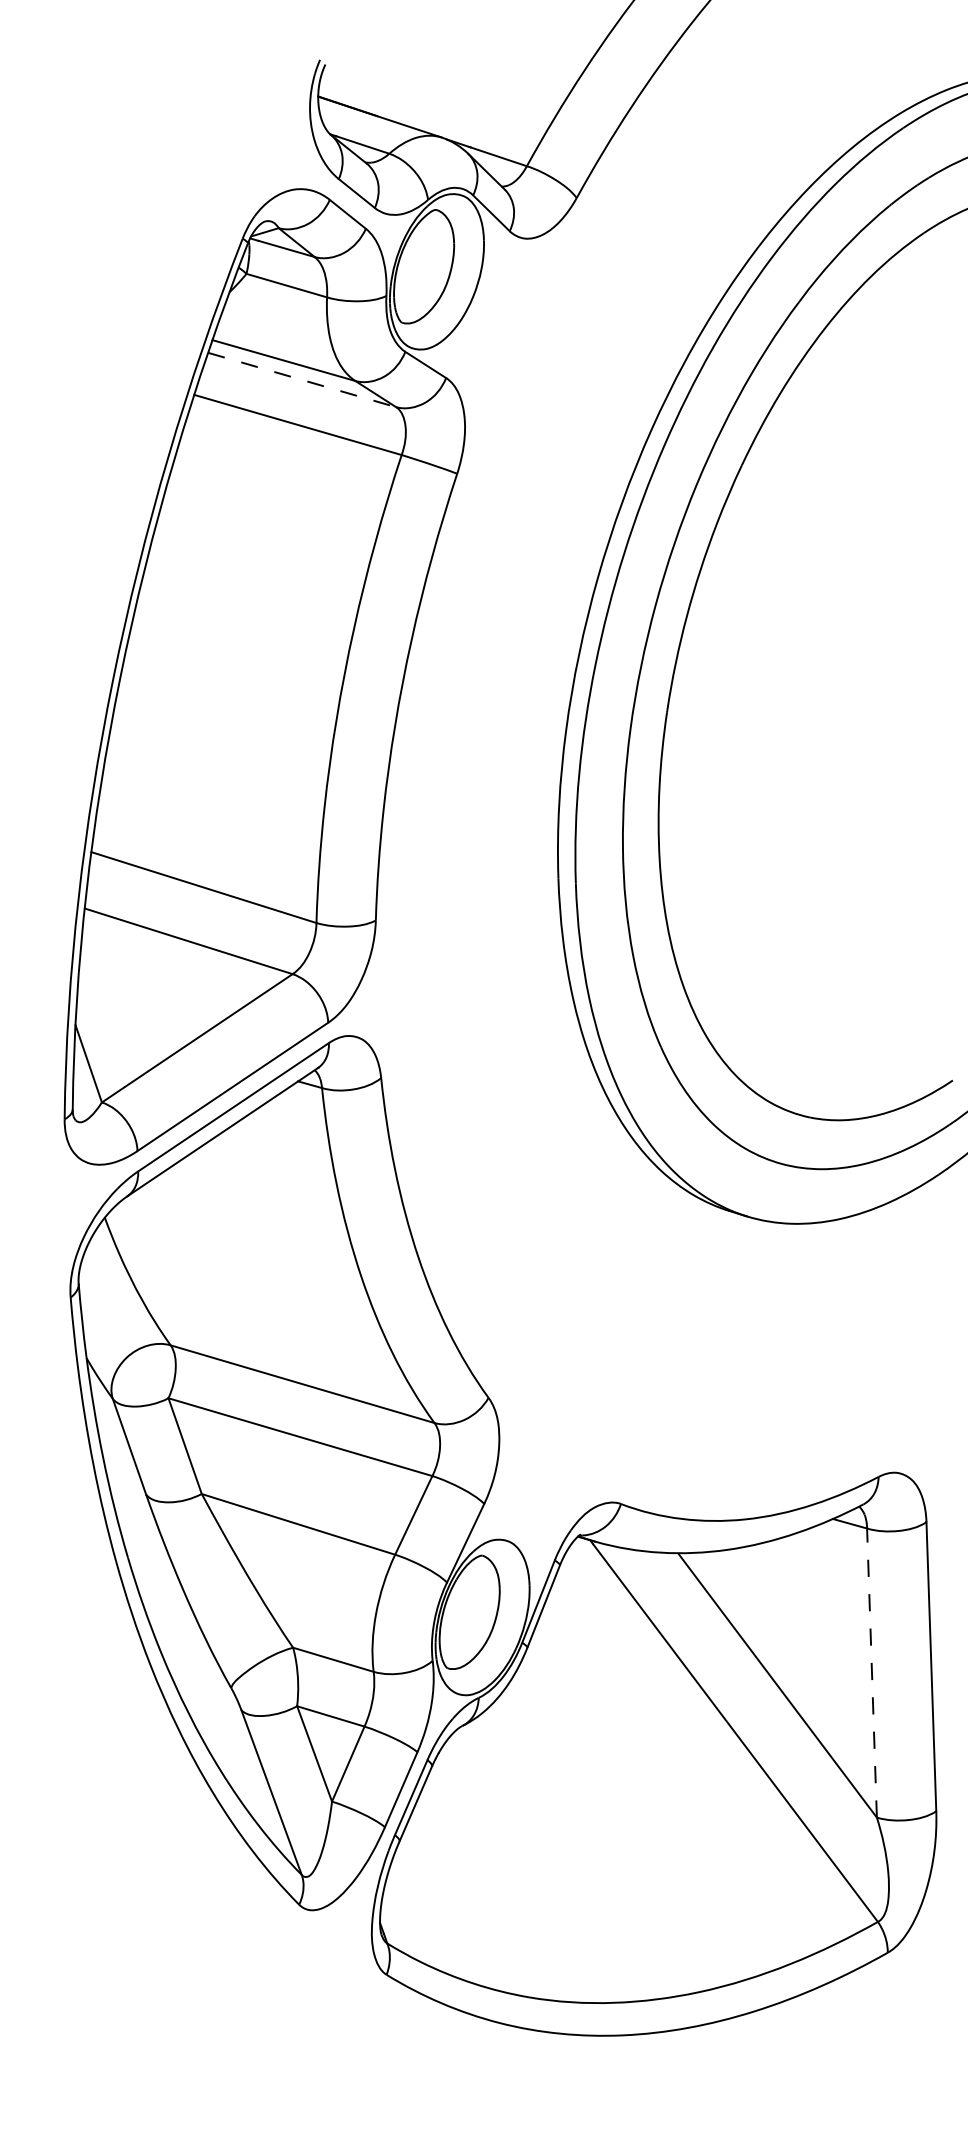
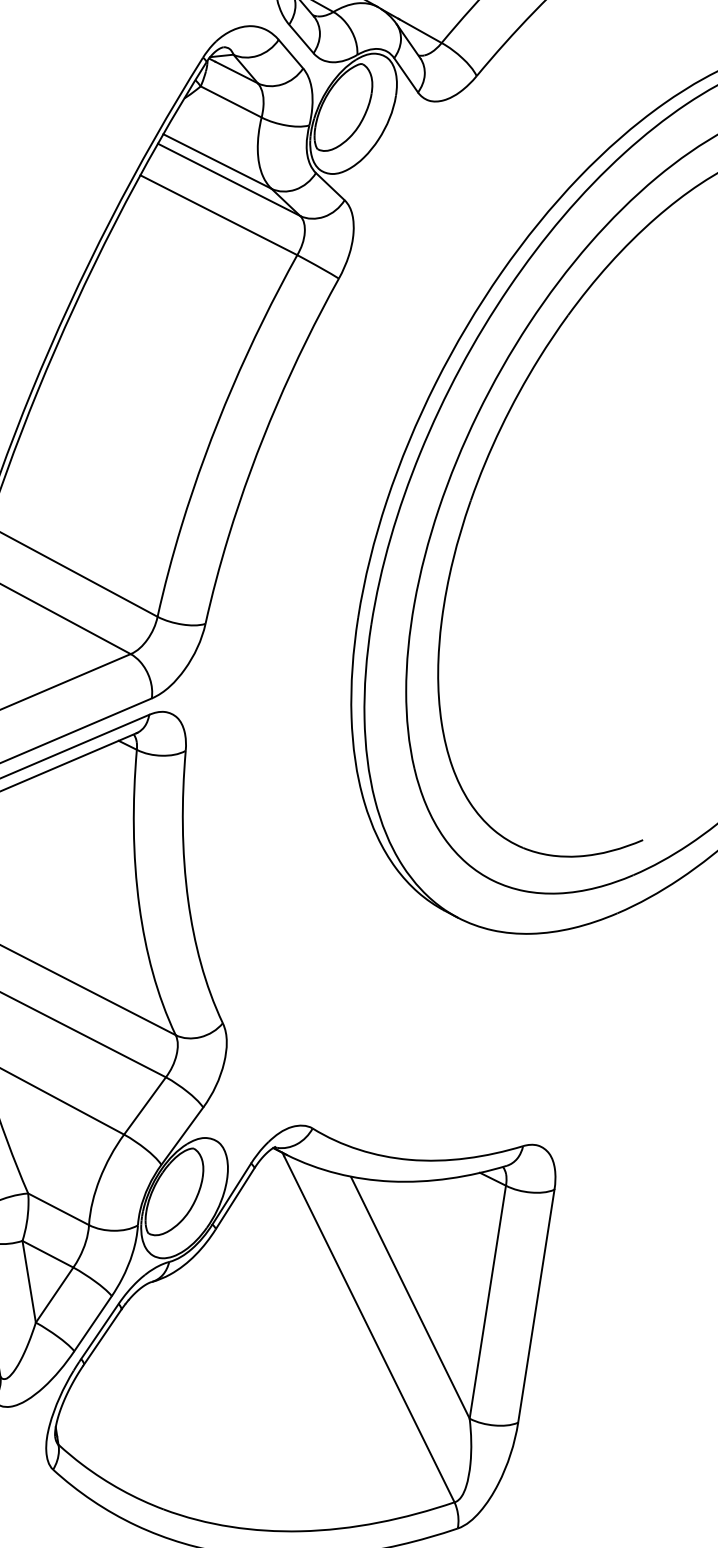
line: (302, 380) -> (229, 180), dashed -> solid
line: (871, 1673) -> (487, 1302), dashed -> solid

